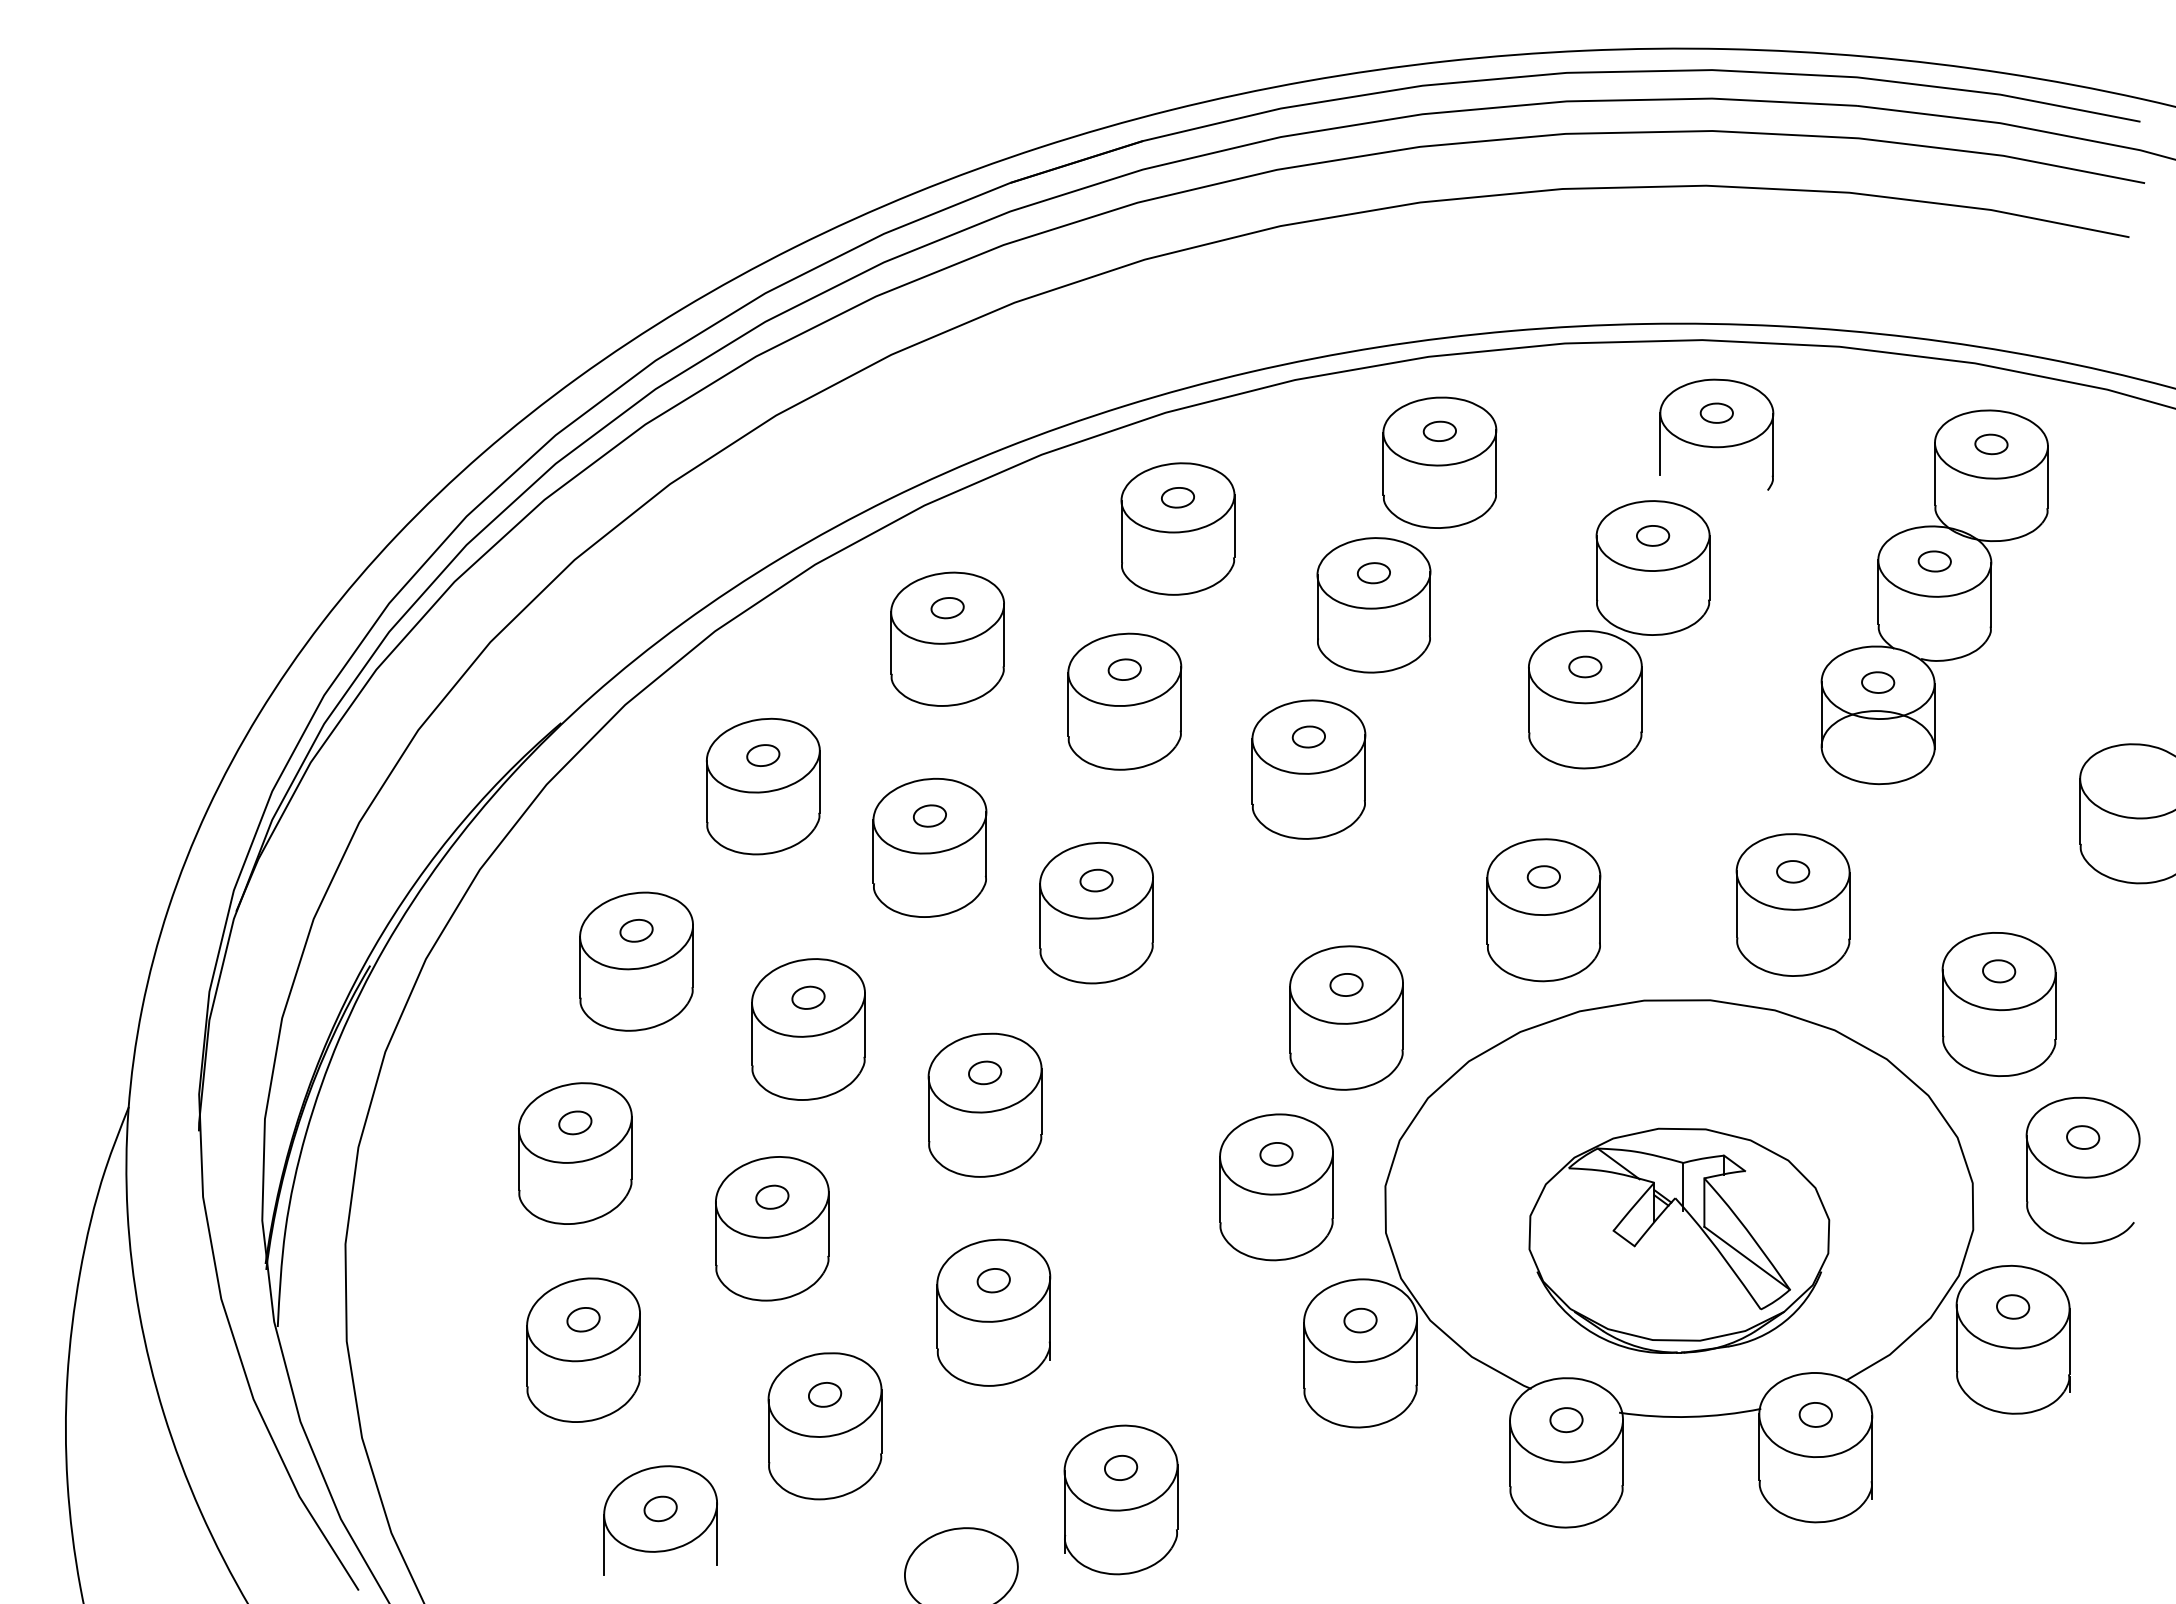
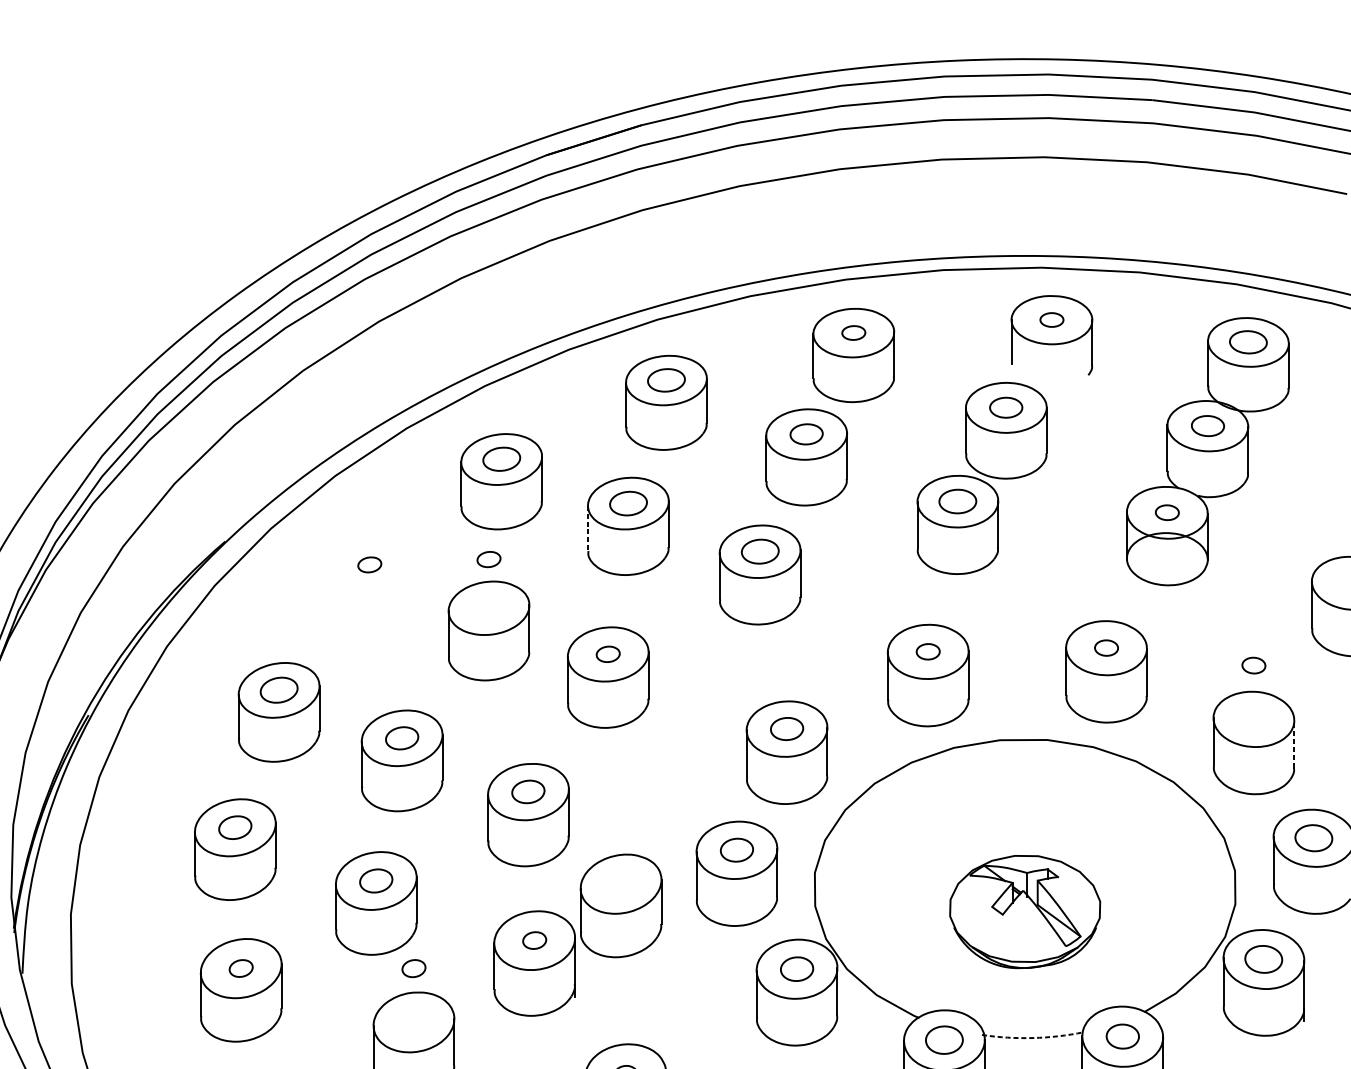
part: (1991, 444) -> (1248, 342), size x1.6
part: (1177, 497) -> (666, 380), size x1.6
part: (1653, 535) -> (1006, 407), size x1.4
part: (1934, 561) -> (1207, 426), size x1.4
part: (1373, 573) -> (806, 434), size x1.4
part: (947, 608) -> (501, 459), size x1.6
part: (1585, 666) -> (958, 501), size x1.6
part: (1124, 669) -> (628, 503), size x1.6
line: (1068, 704) -> (588, 528), solid -> dashed
part: (1308, 736) -> (759, 551), size x1.6
part: (763, 786) -> (369, 587), removed
part: (929, 815) -> (488, 559), moved
part: (636, 930) -> (279, 690), size x1.6
part: (1999, 971) -> (1254, 665), moved
part: (1346, 984) -> (787, 728), size x1.4
part: (808, 997) -> (402, 737), size x1.4
line: (2055, 1006) -> (1294, 744), solid -> dashed
part: (985, 1072) -> (528, 791), size x1.4
part: (575, 1122) -> (235, 827), size x1.4
part: (2083, 1137) -> (1314, 838), size x1.6
part: (1276, 1154) -> (736, 850), size x1.4
part: (772, 1196) -> (376, 880), size x1.4
part: (1114, 1231) -> (621, 905), added
part: (1679, 1240) -> (1025, 911), size x0.7
part: (2013, 1306) -> (1264, 959), size x1.6
part: (1360, 1320) -> (797, 969), size x1.4
part: (825, 1394) -> (414, 968), moved
part: (1815, 1414) -> (1122, 1036), size x1.4
arc: (1690, 1416) -> (1033, 1037), solid -> dashed
part: (1566, 1420) -> (944, 1040), size x1.6

